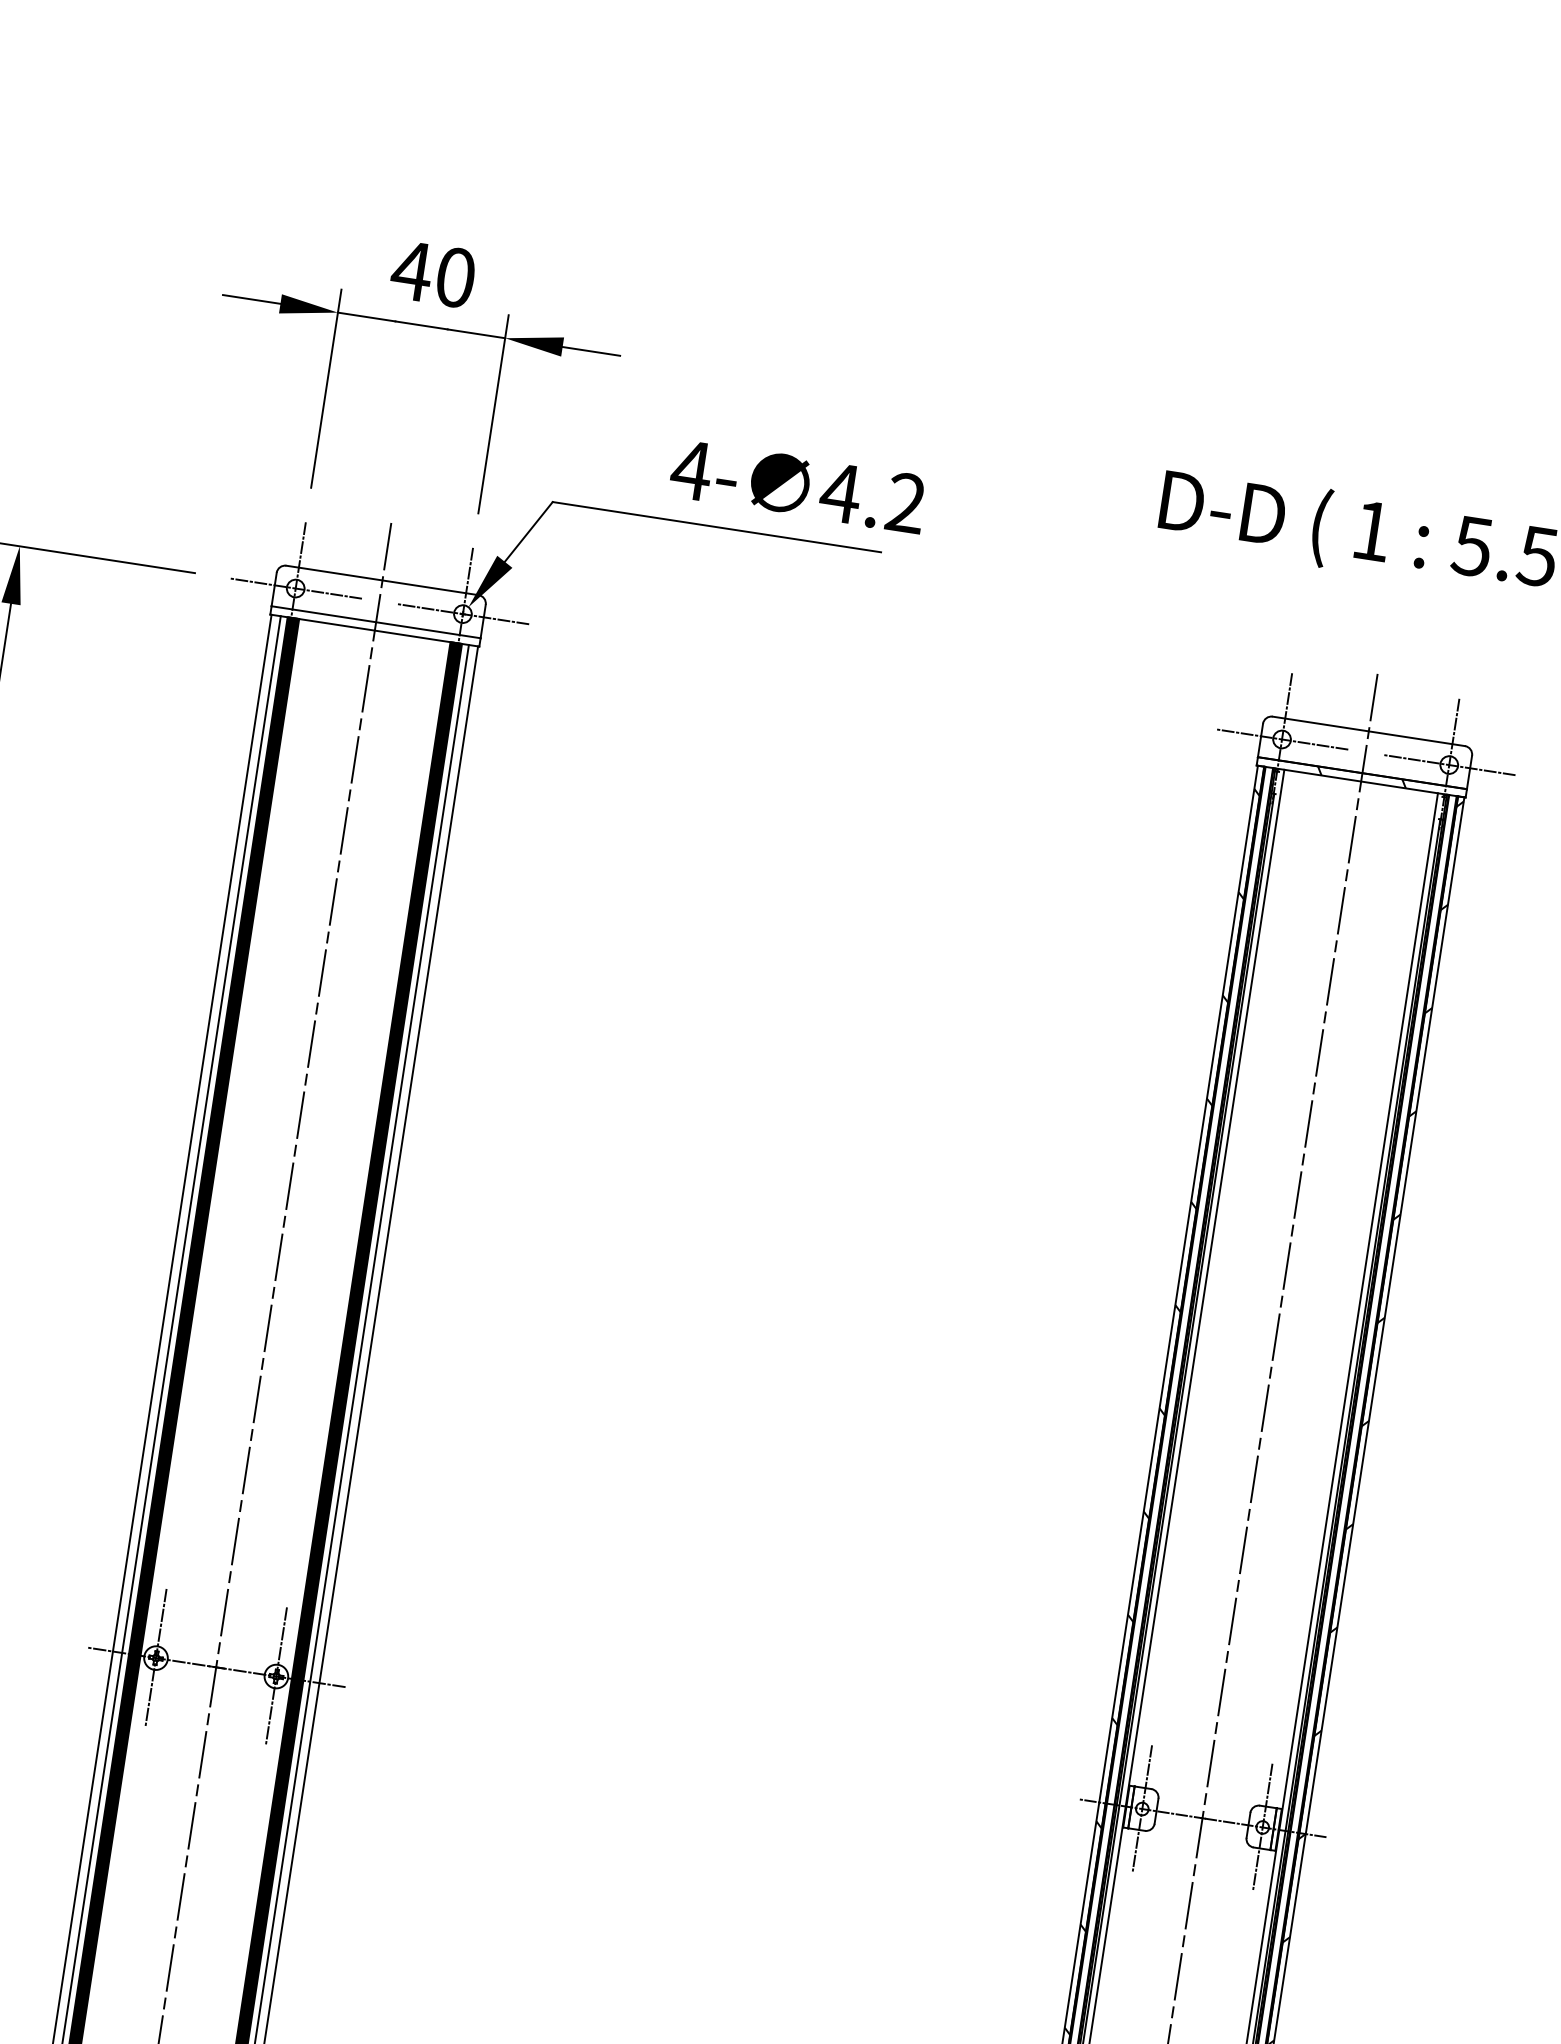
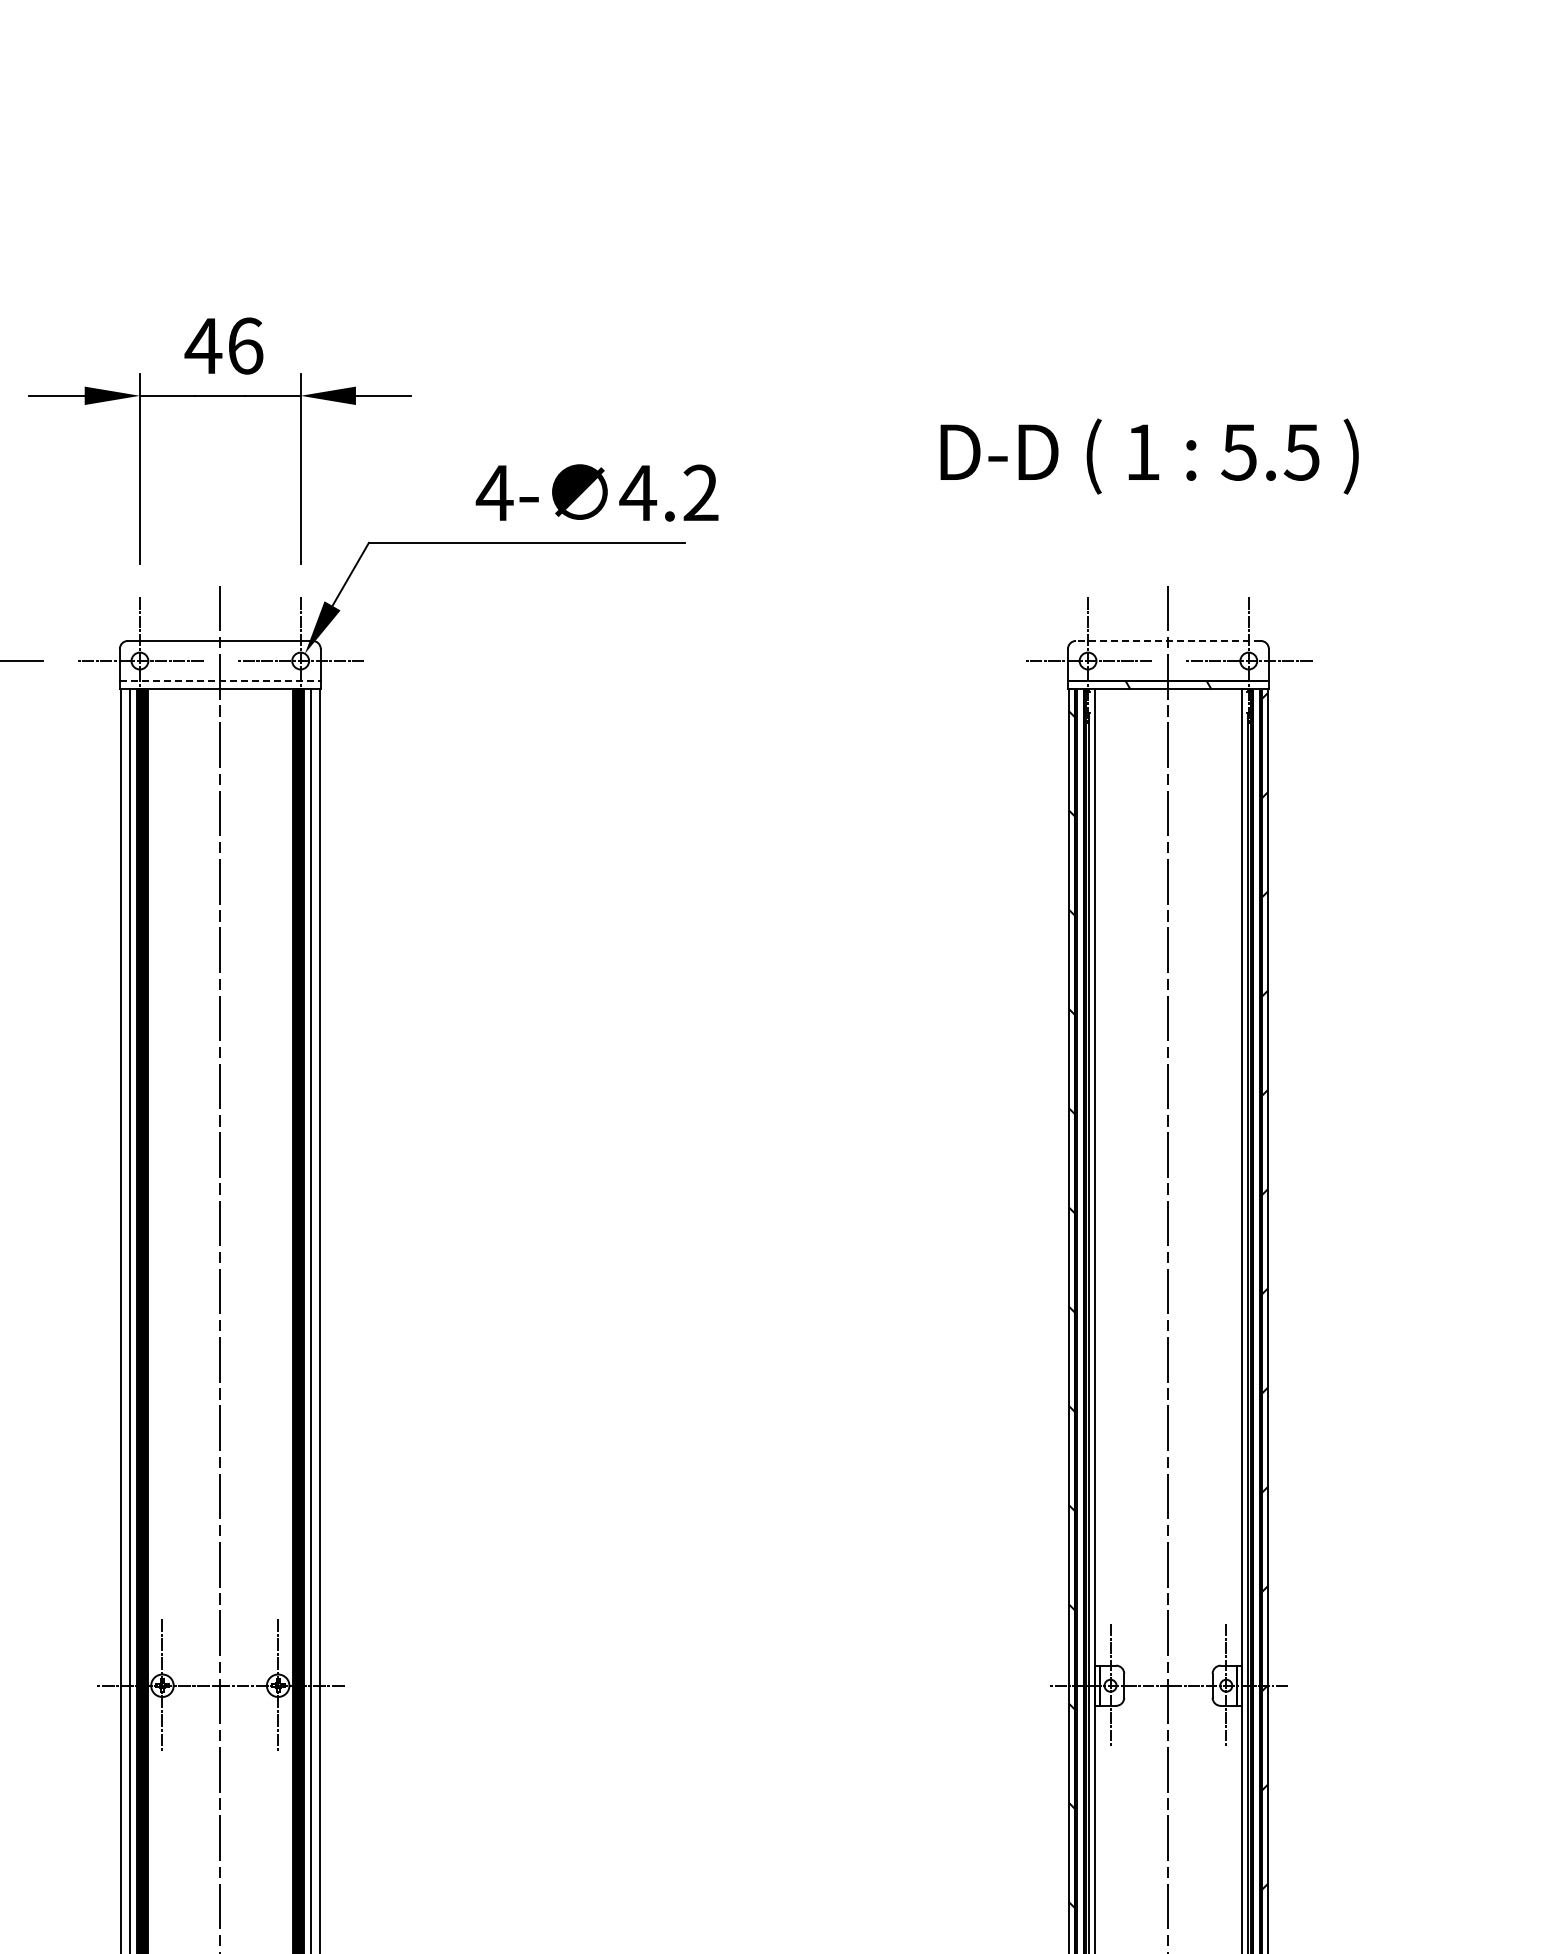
text: (455, 277) -> (245, 345), 40 -> 46
line: (376, 622) -> (220, 681), solid -> dashed
line: (1367, 730) -> (1167, 640), solid -> dashed

